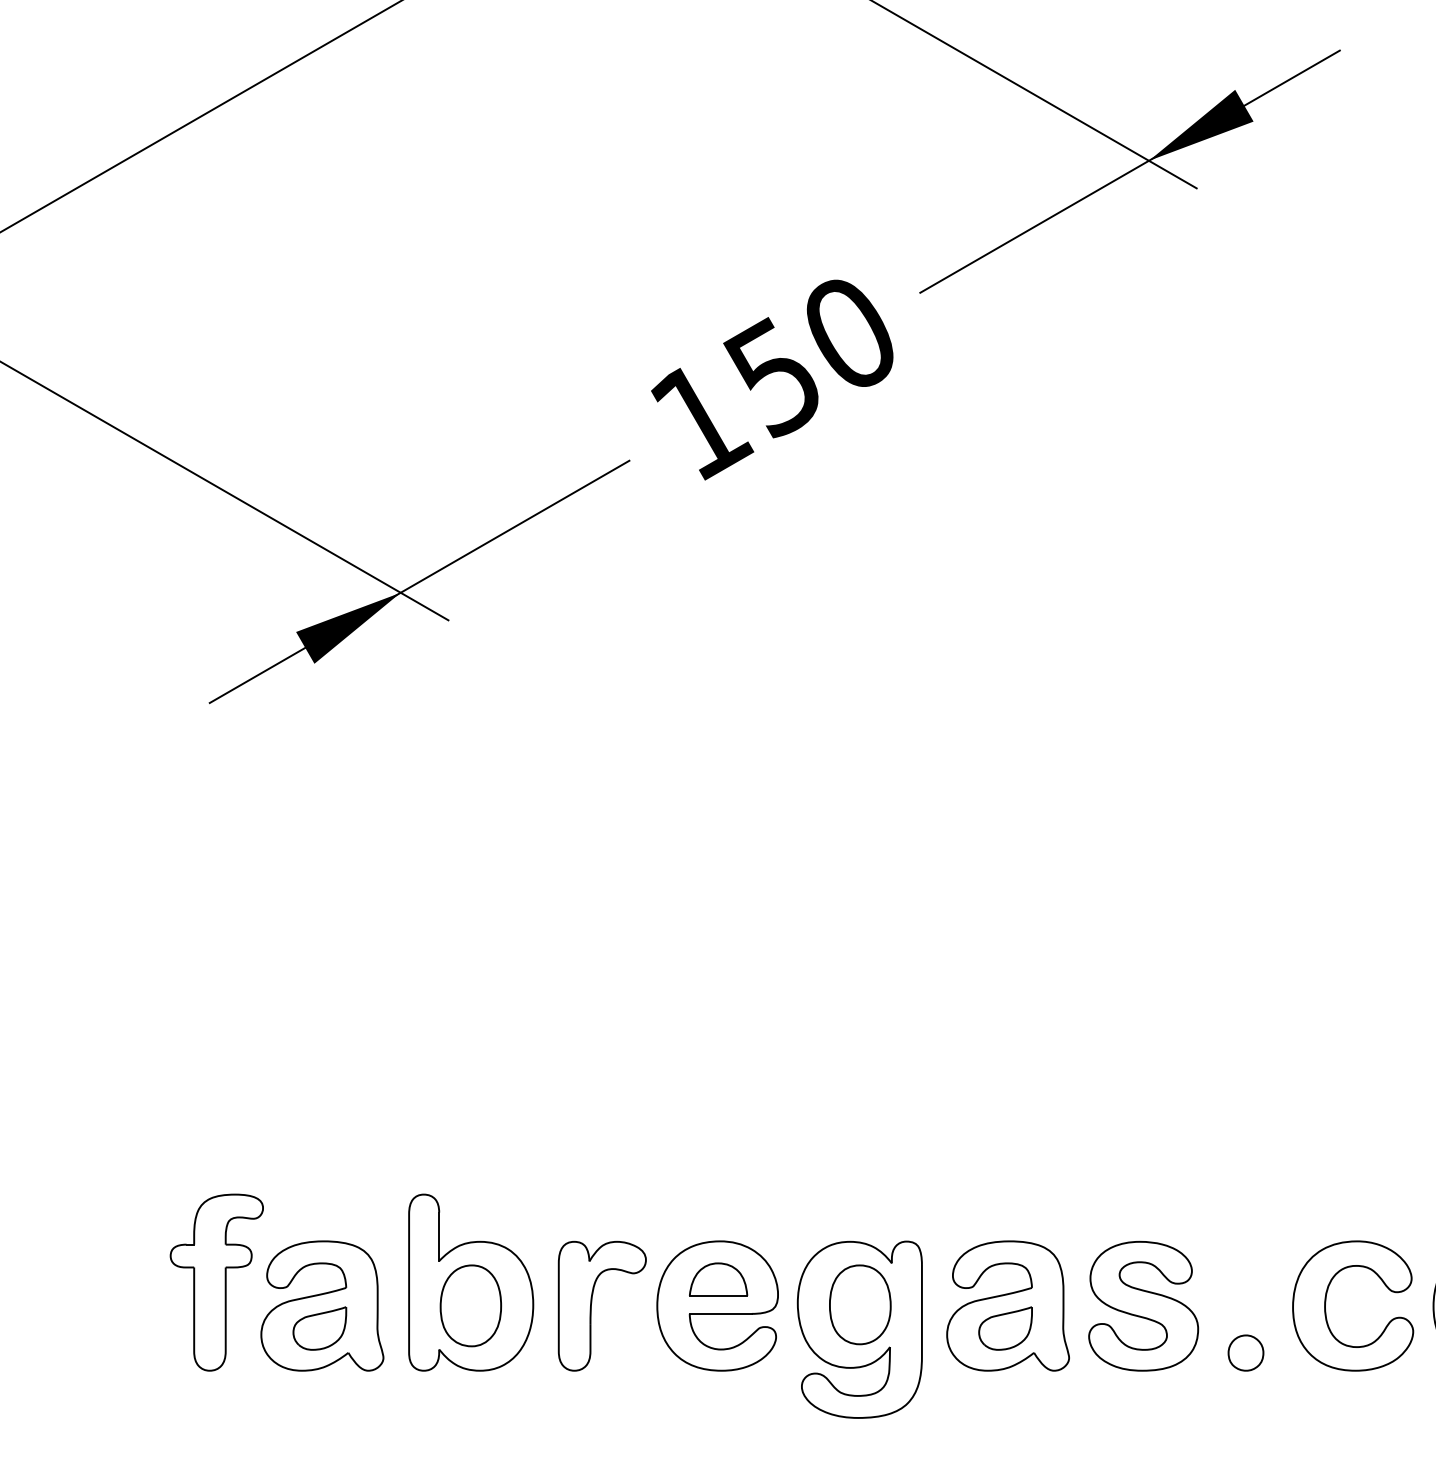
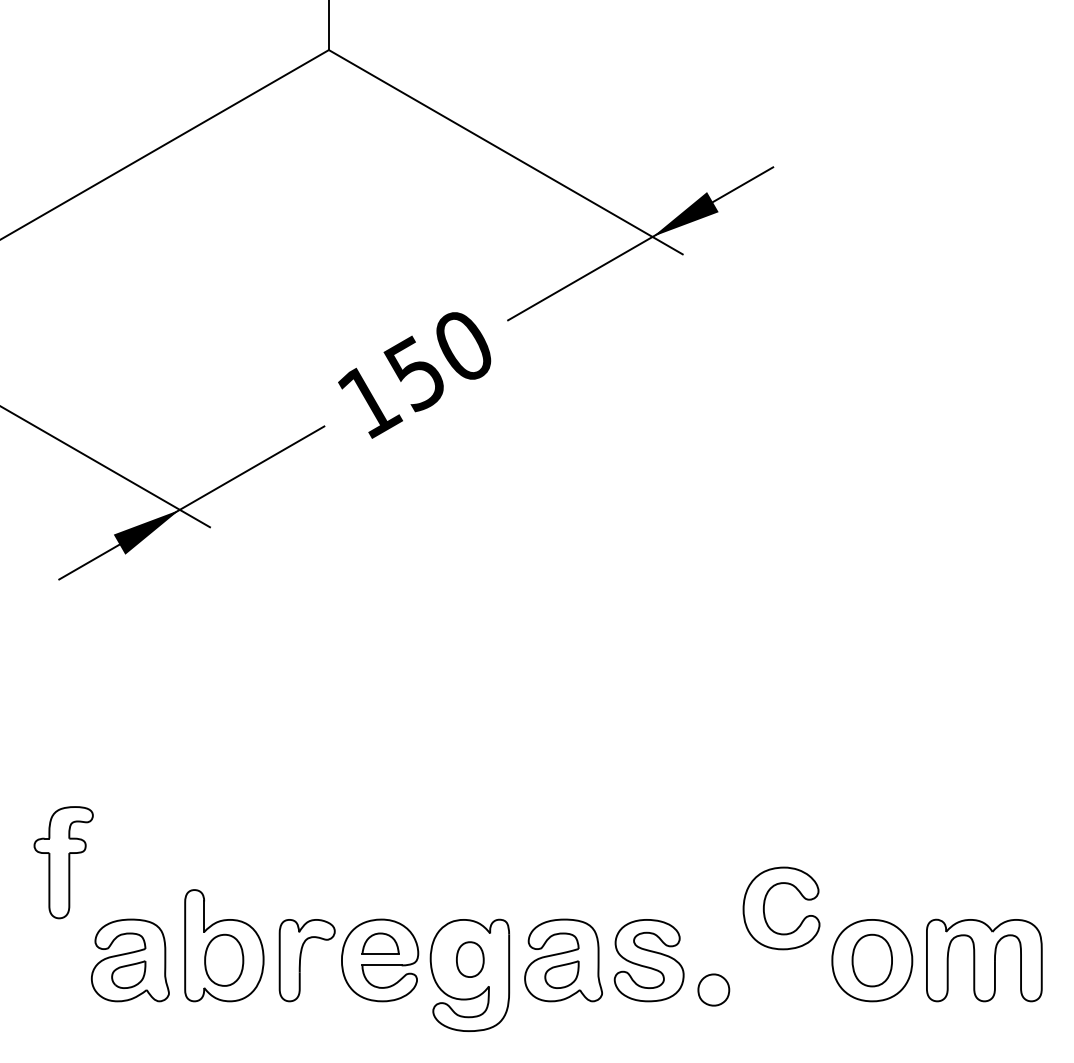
part: (216, 1282) -> (63, 862), moved
part: (1327, 1298) -> (765, 903), moved
part: (860, 1304) -> (470, 959), size x0.7
part: (1245, 1353) -> (713, 990), size x1.4

